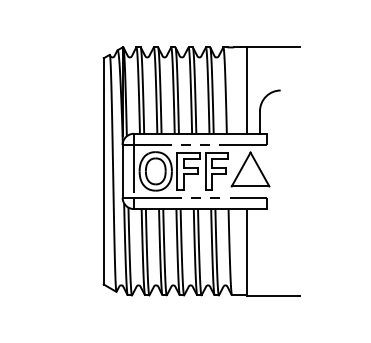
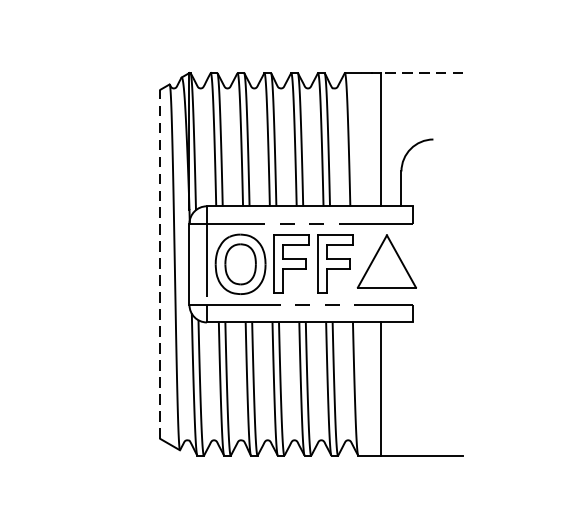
line: (273, 47) -> (422, 73), solid -> dashed
line: (103, 170) -> (159, 262), solid -> dashed

